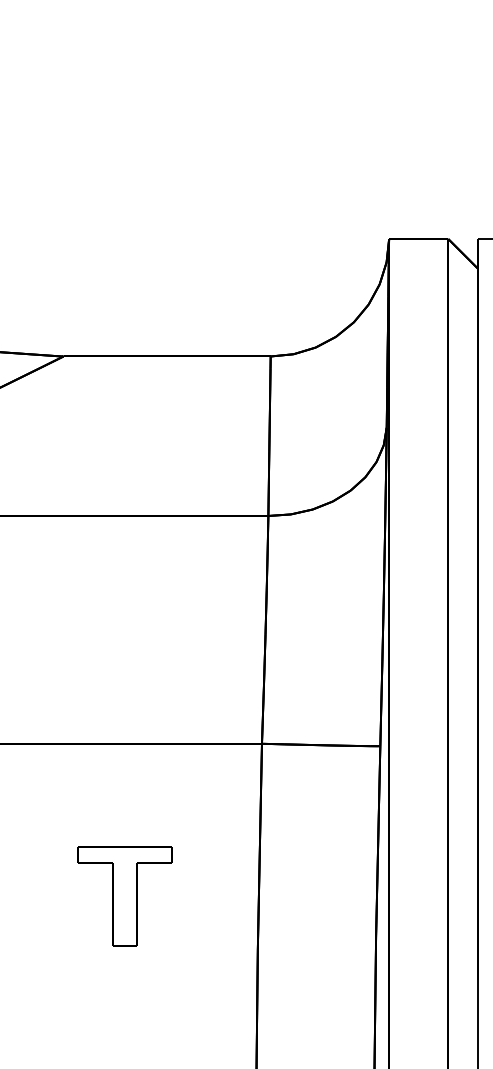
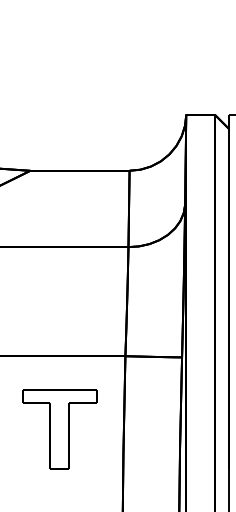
part: (124, 896) -> (59, 429), size x1.67

